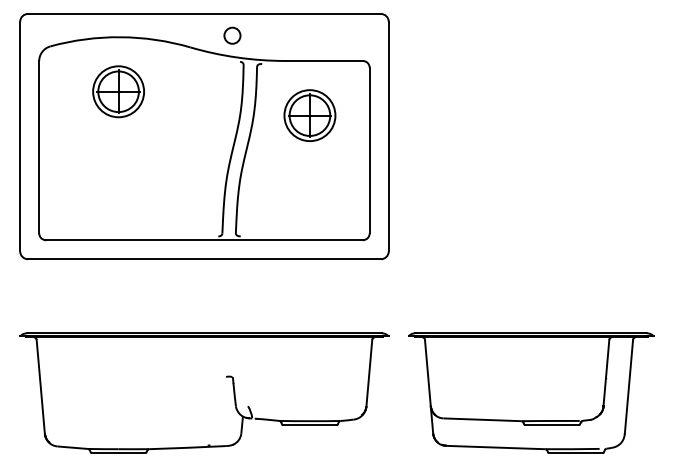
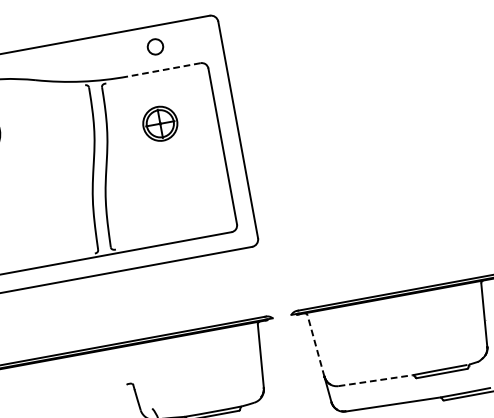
circle: (232, 35) -> (155, 46), moved
line: (324, 60) -> (164, 69), solid -> dashed
part: (309, 115) -> (159, 123), size x0.7
line: (427, 372) -> (315, 345), solid -> dashed
line: (483, 419) -> (376, 380), solid -> dashed

